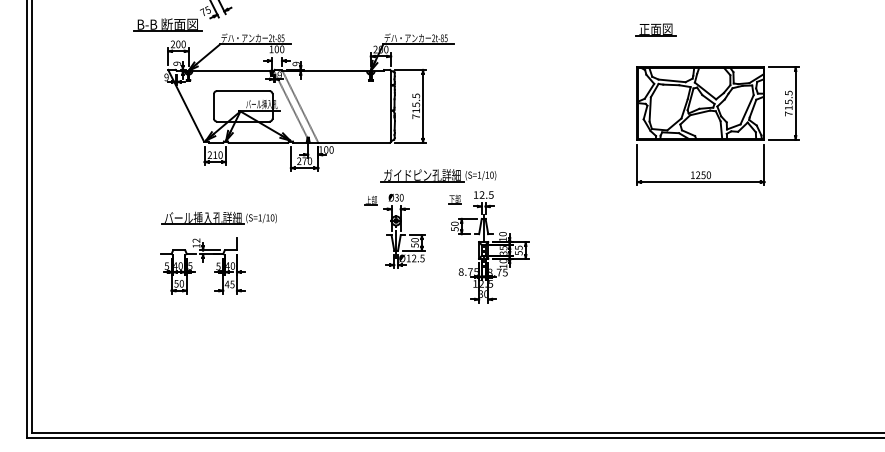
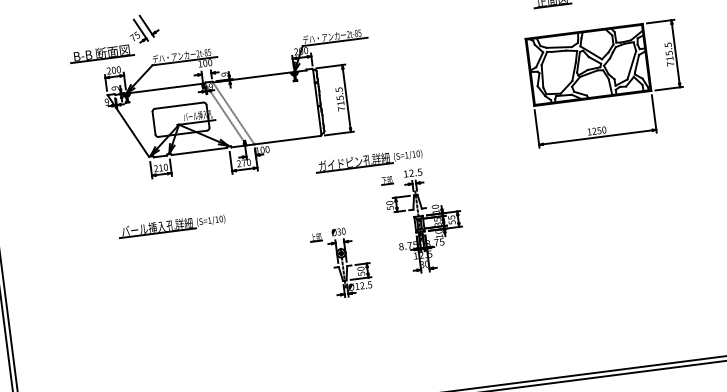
part: (717, 125) -> (606, 83), moved
part: (394, 230) -> (340, 262), moved
part: (202, 265) -> (162, 271), removed

